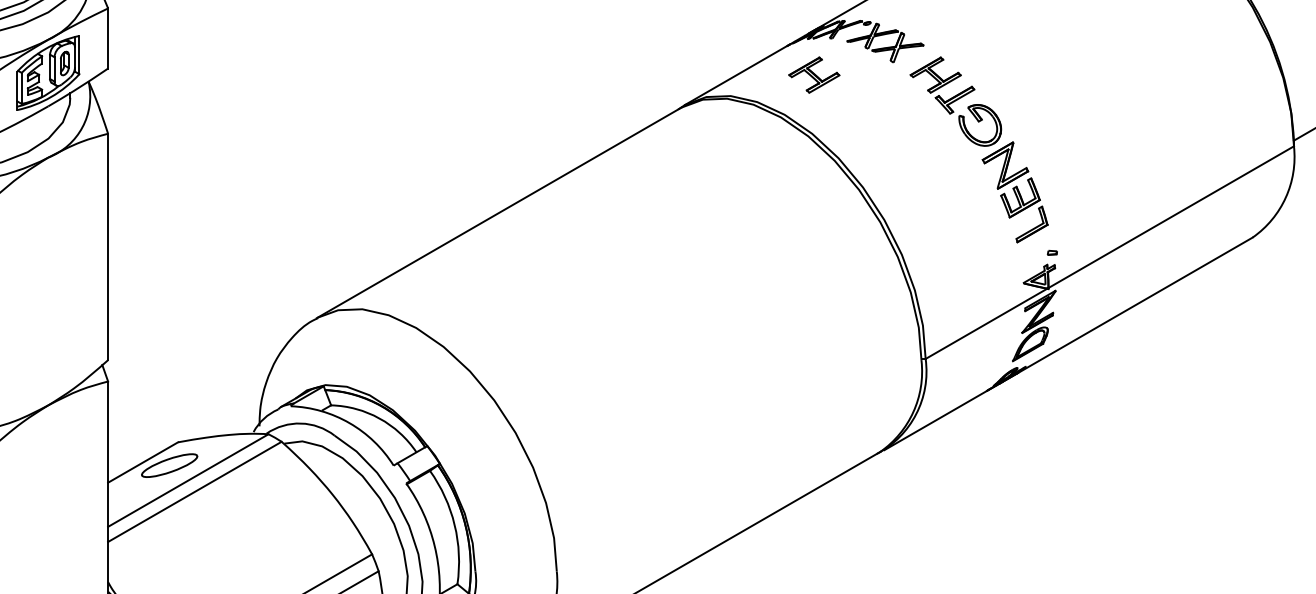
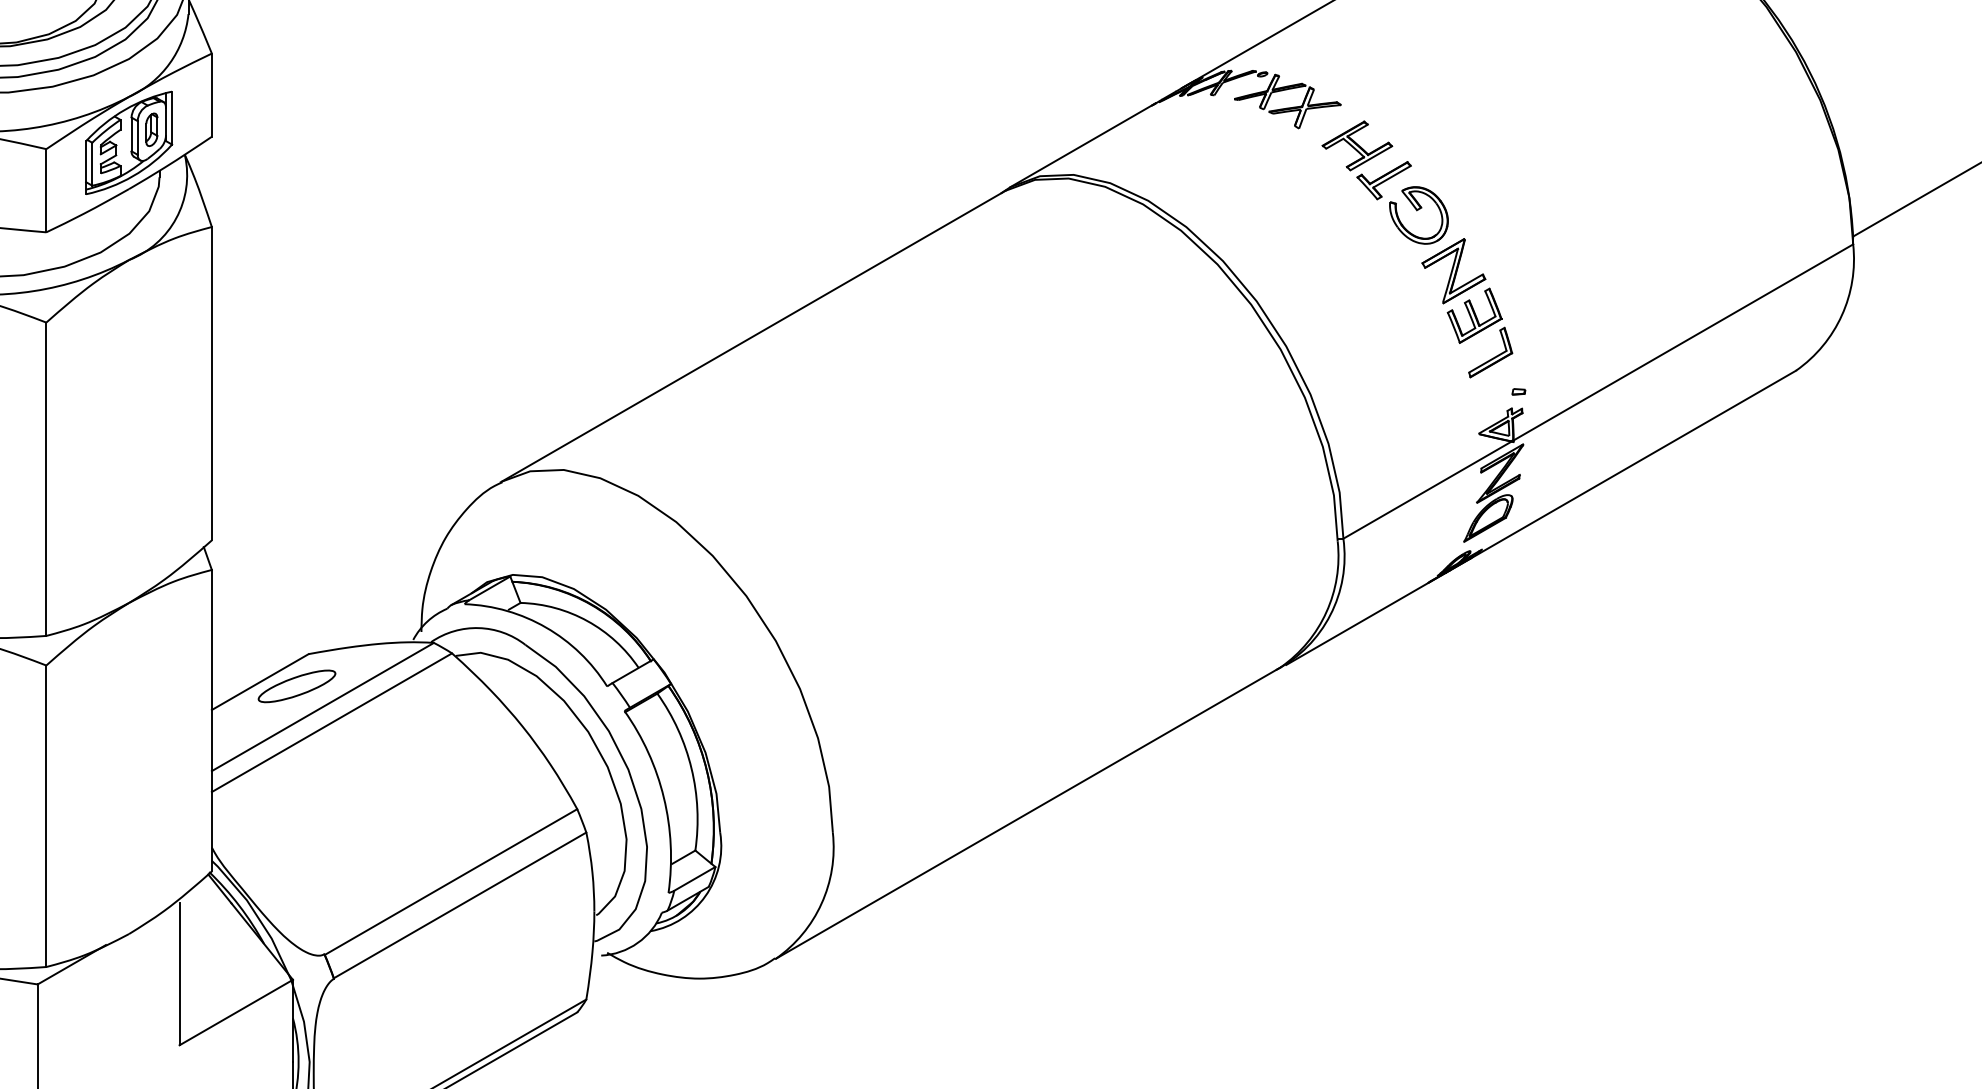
part: (814, 74) -> (1189, 145), removed

